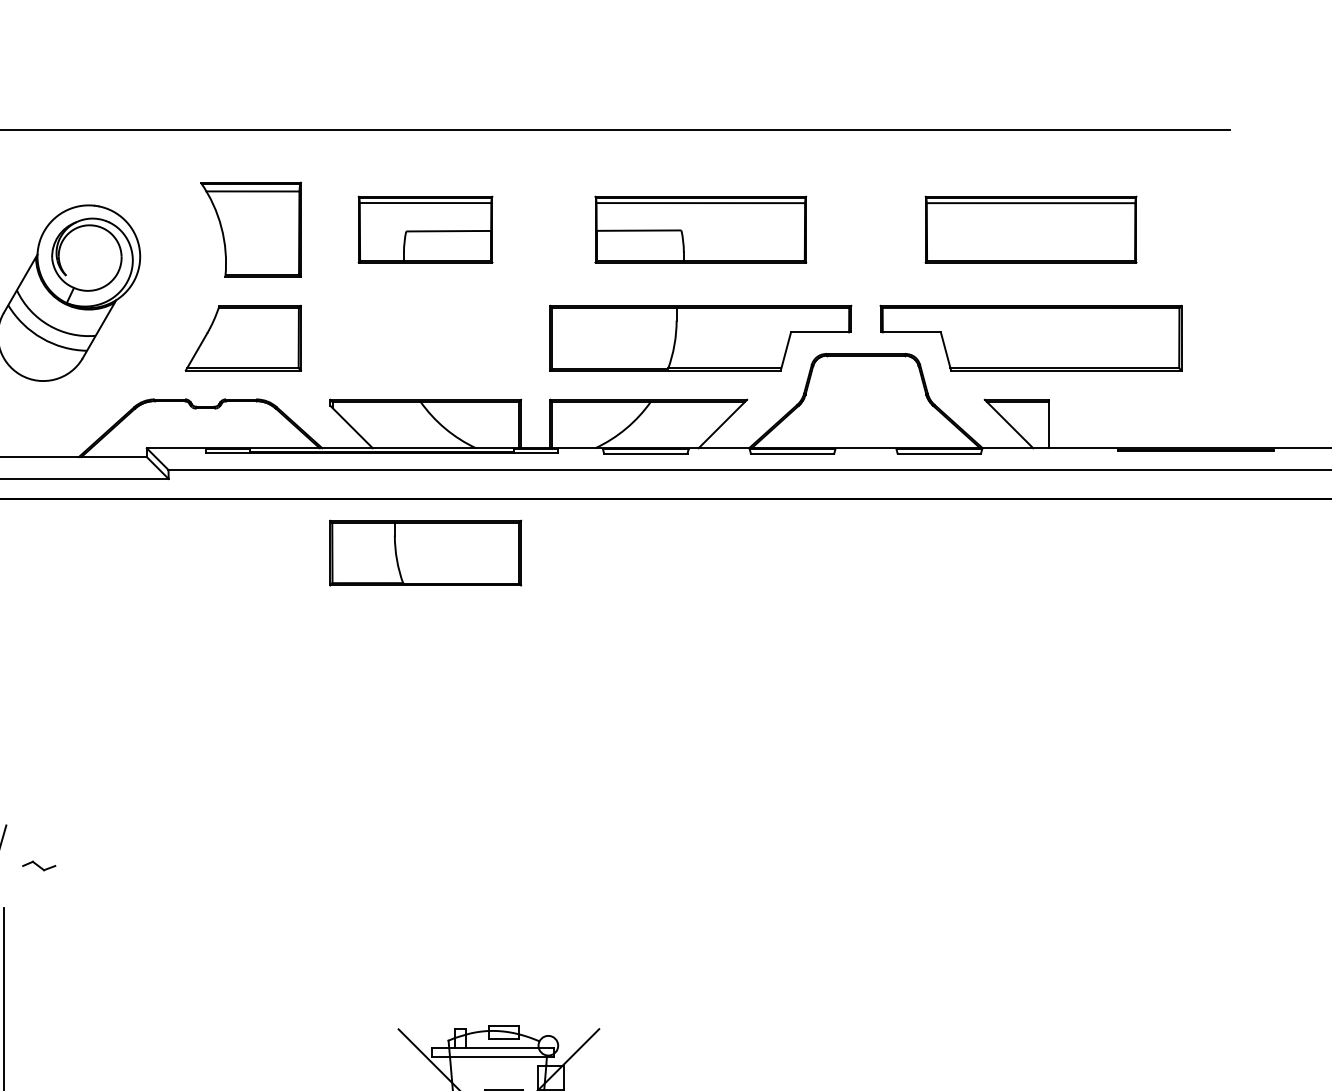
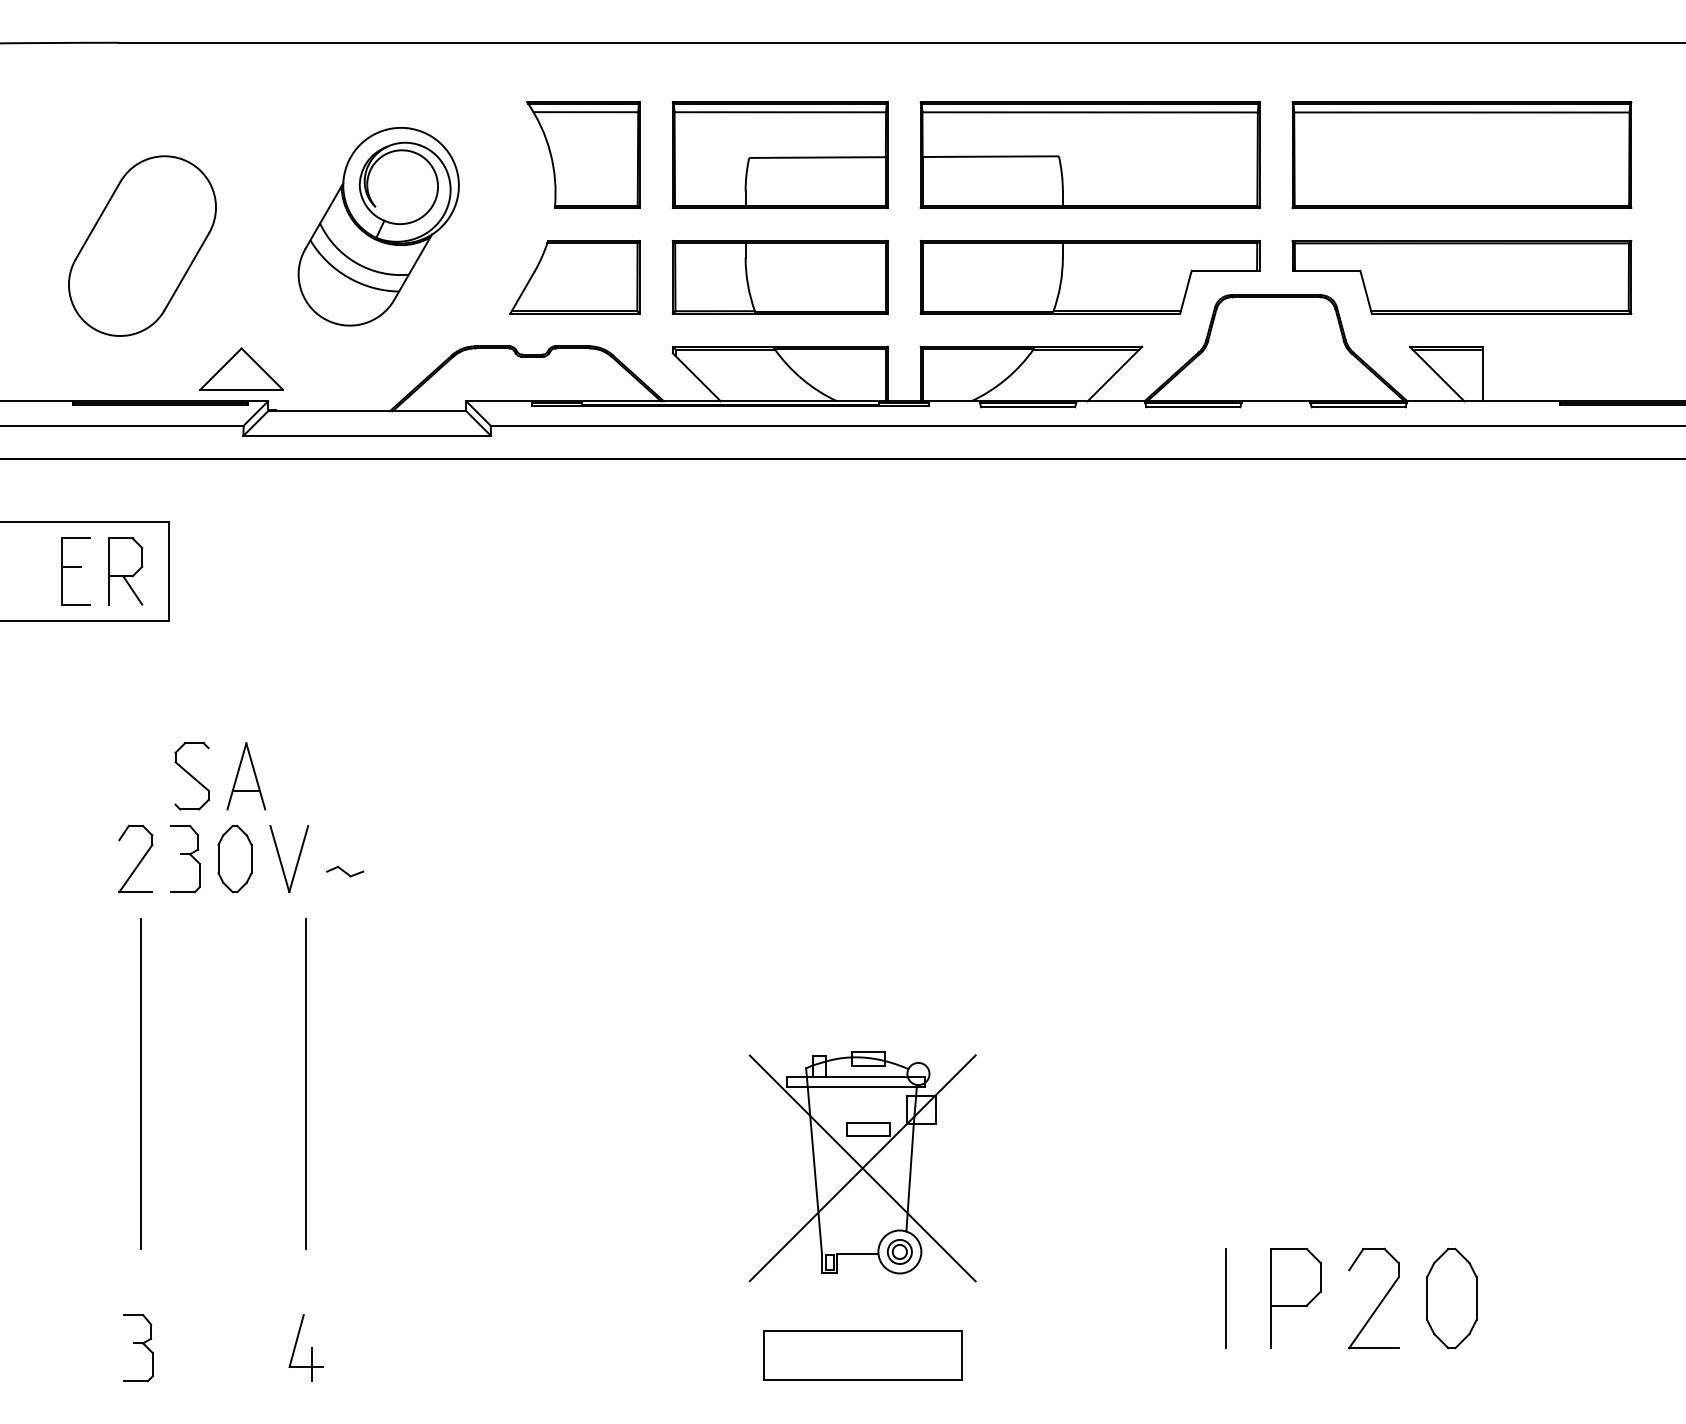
part: (424, 229) -> (779, 155), size x1.43
part: (700, 229) -> (1089, 155), size x1.43
part: (1030, 229) -> (1461, 155), size x1.43
part: (424, 553) -> (779, 277), moved

